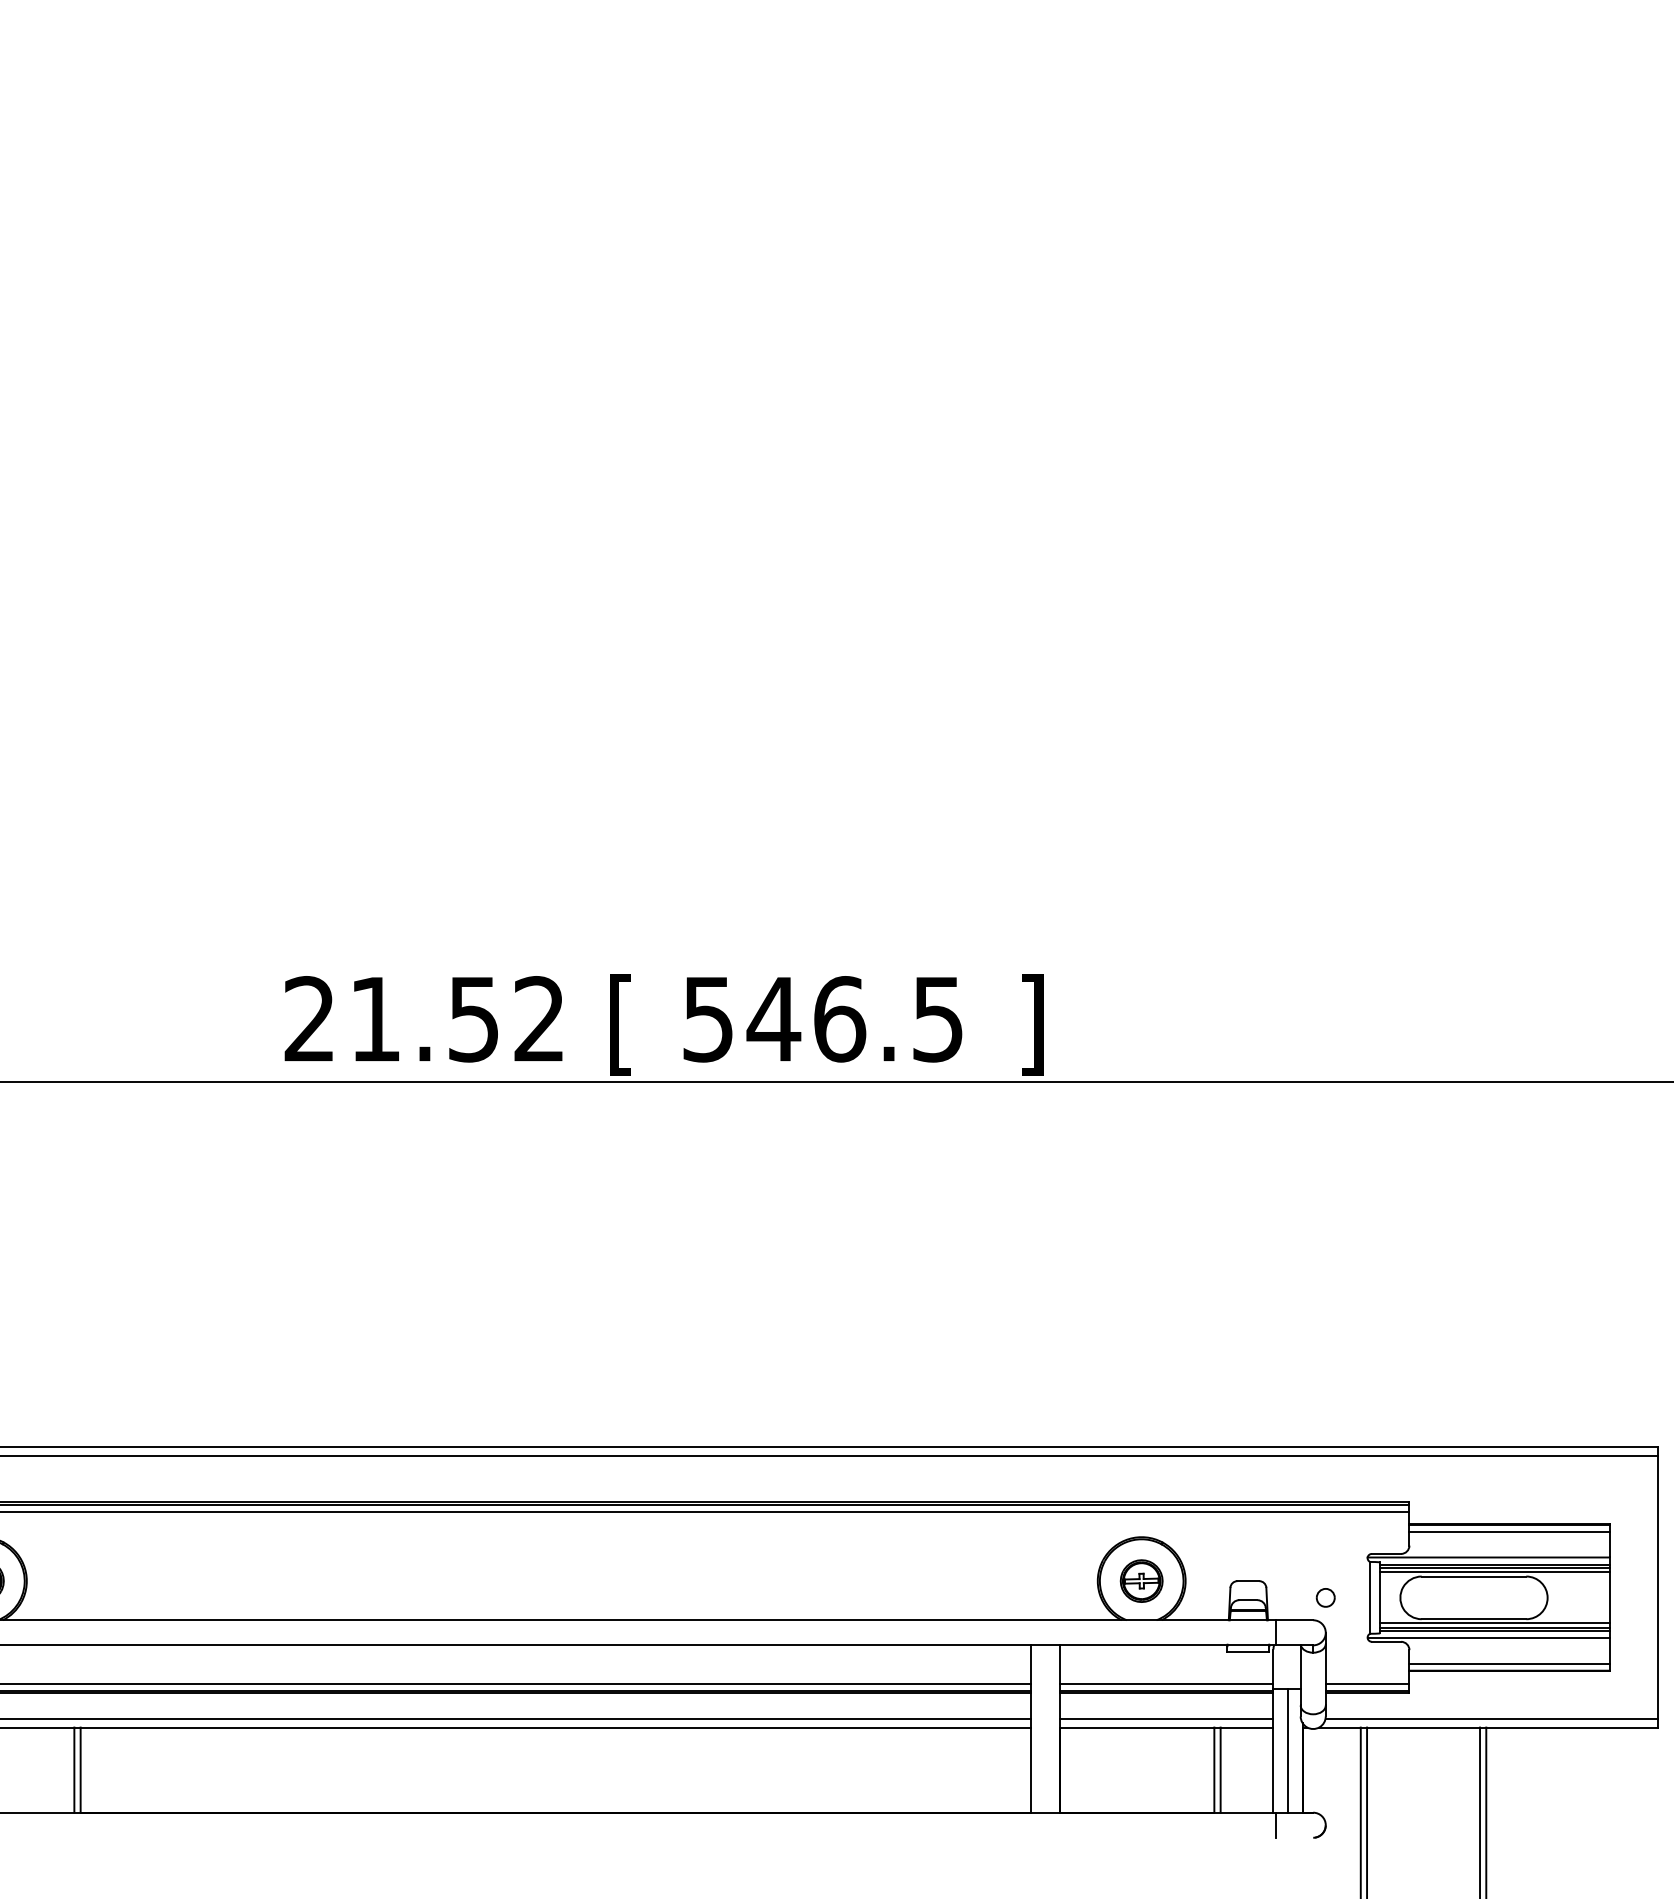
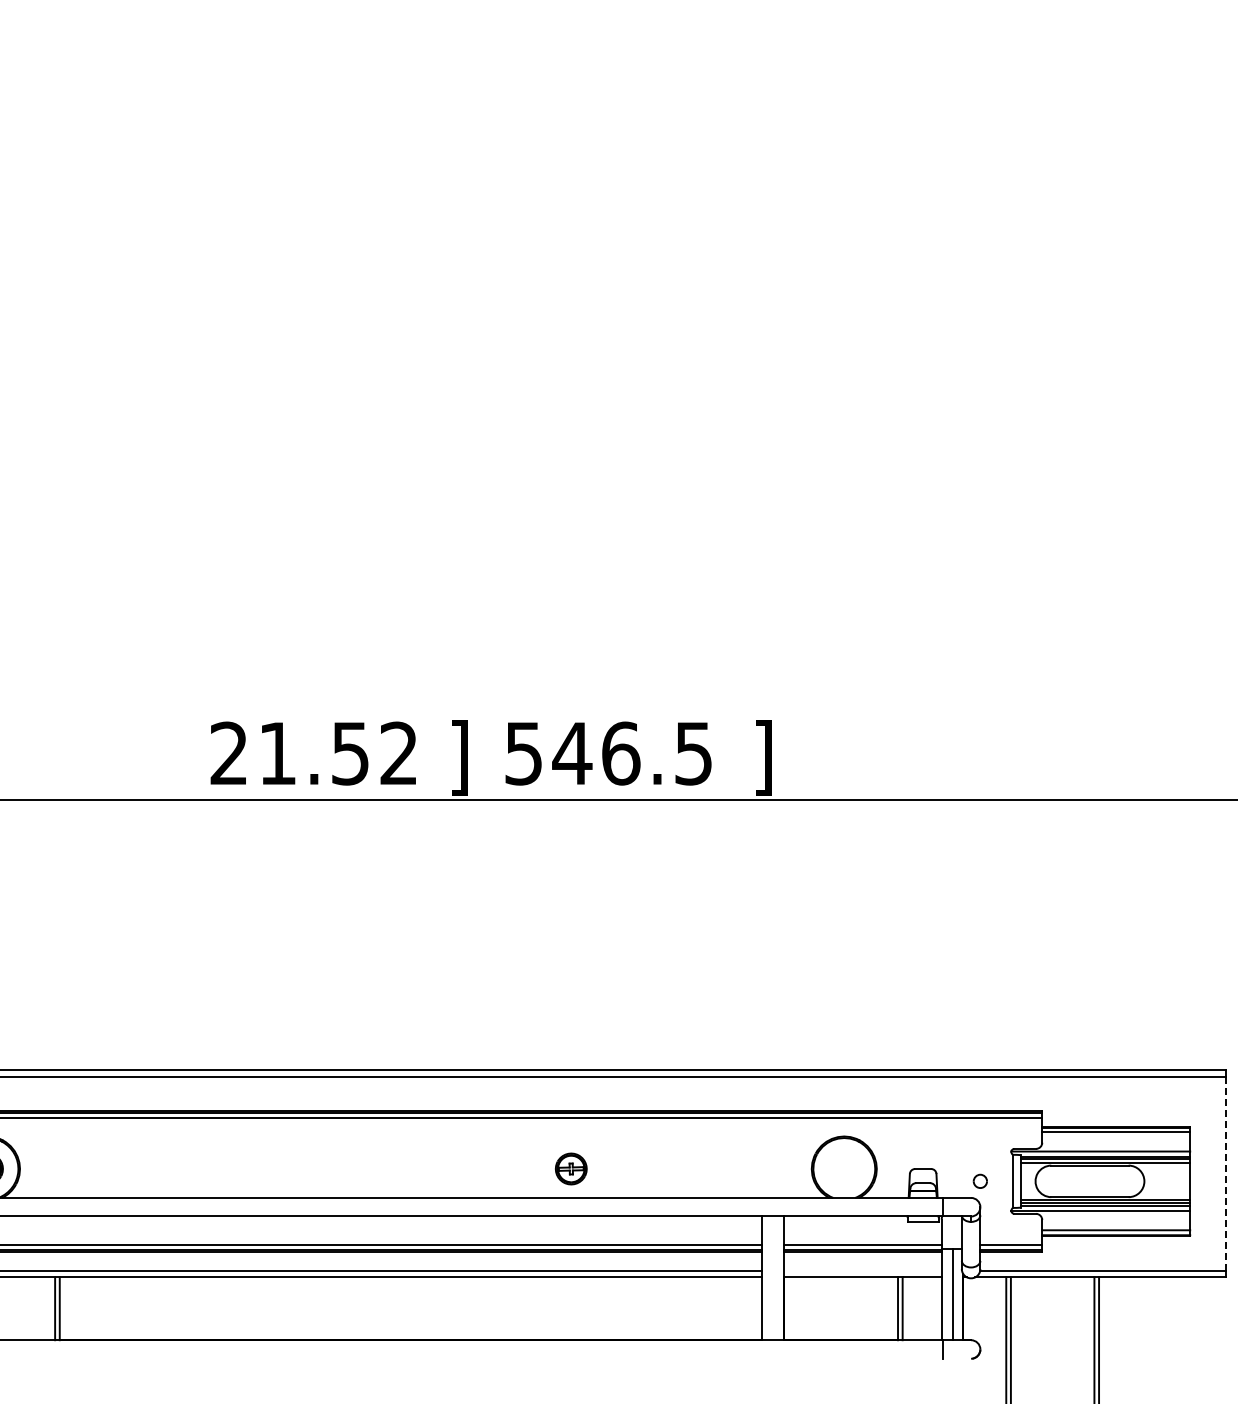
text: (621, 1024) -> (459, 757), [ -> ]
part: (1141, 1580) -> (571, 1168), moved
line: (1657, 1588) -> (1225, 1174), solid -> dashed
line: (1166, 1718) -> (862, 1270), removed

